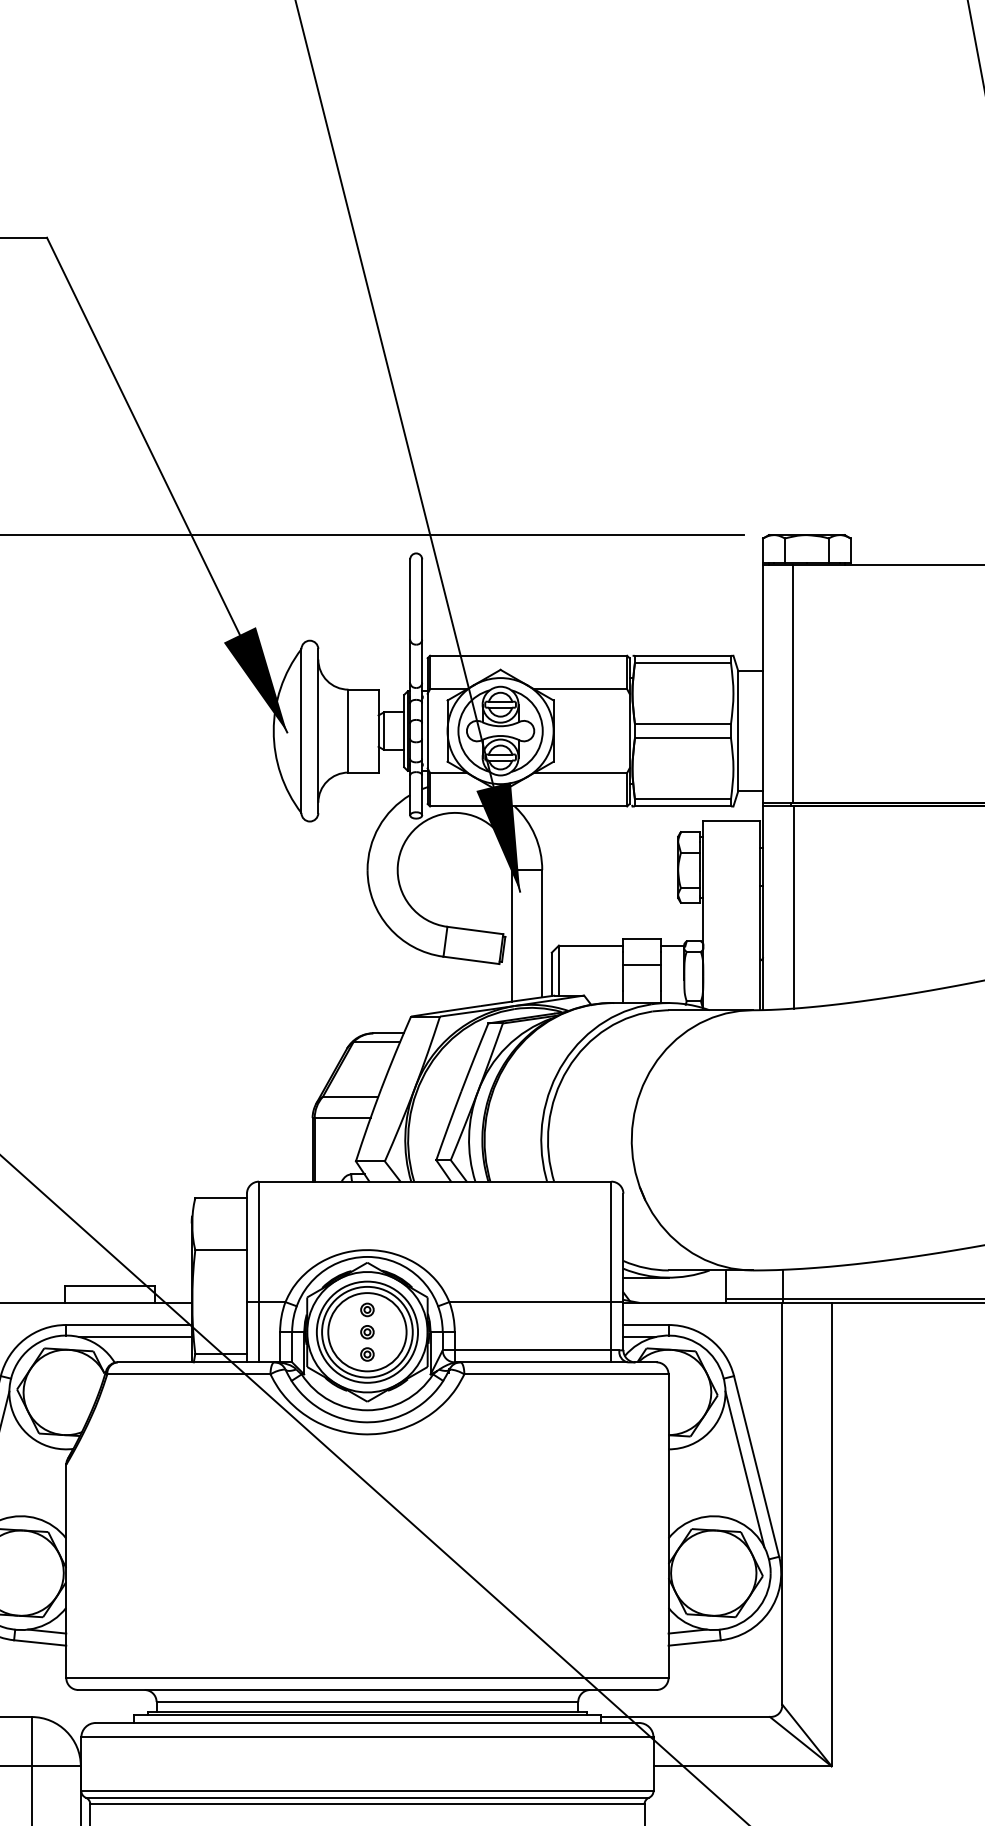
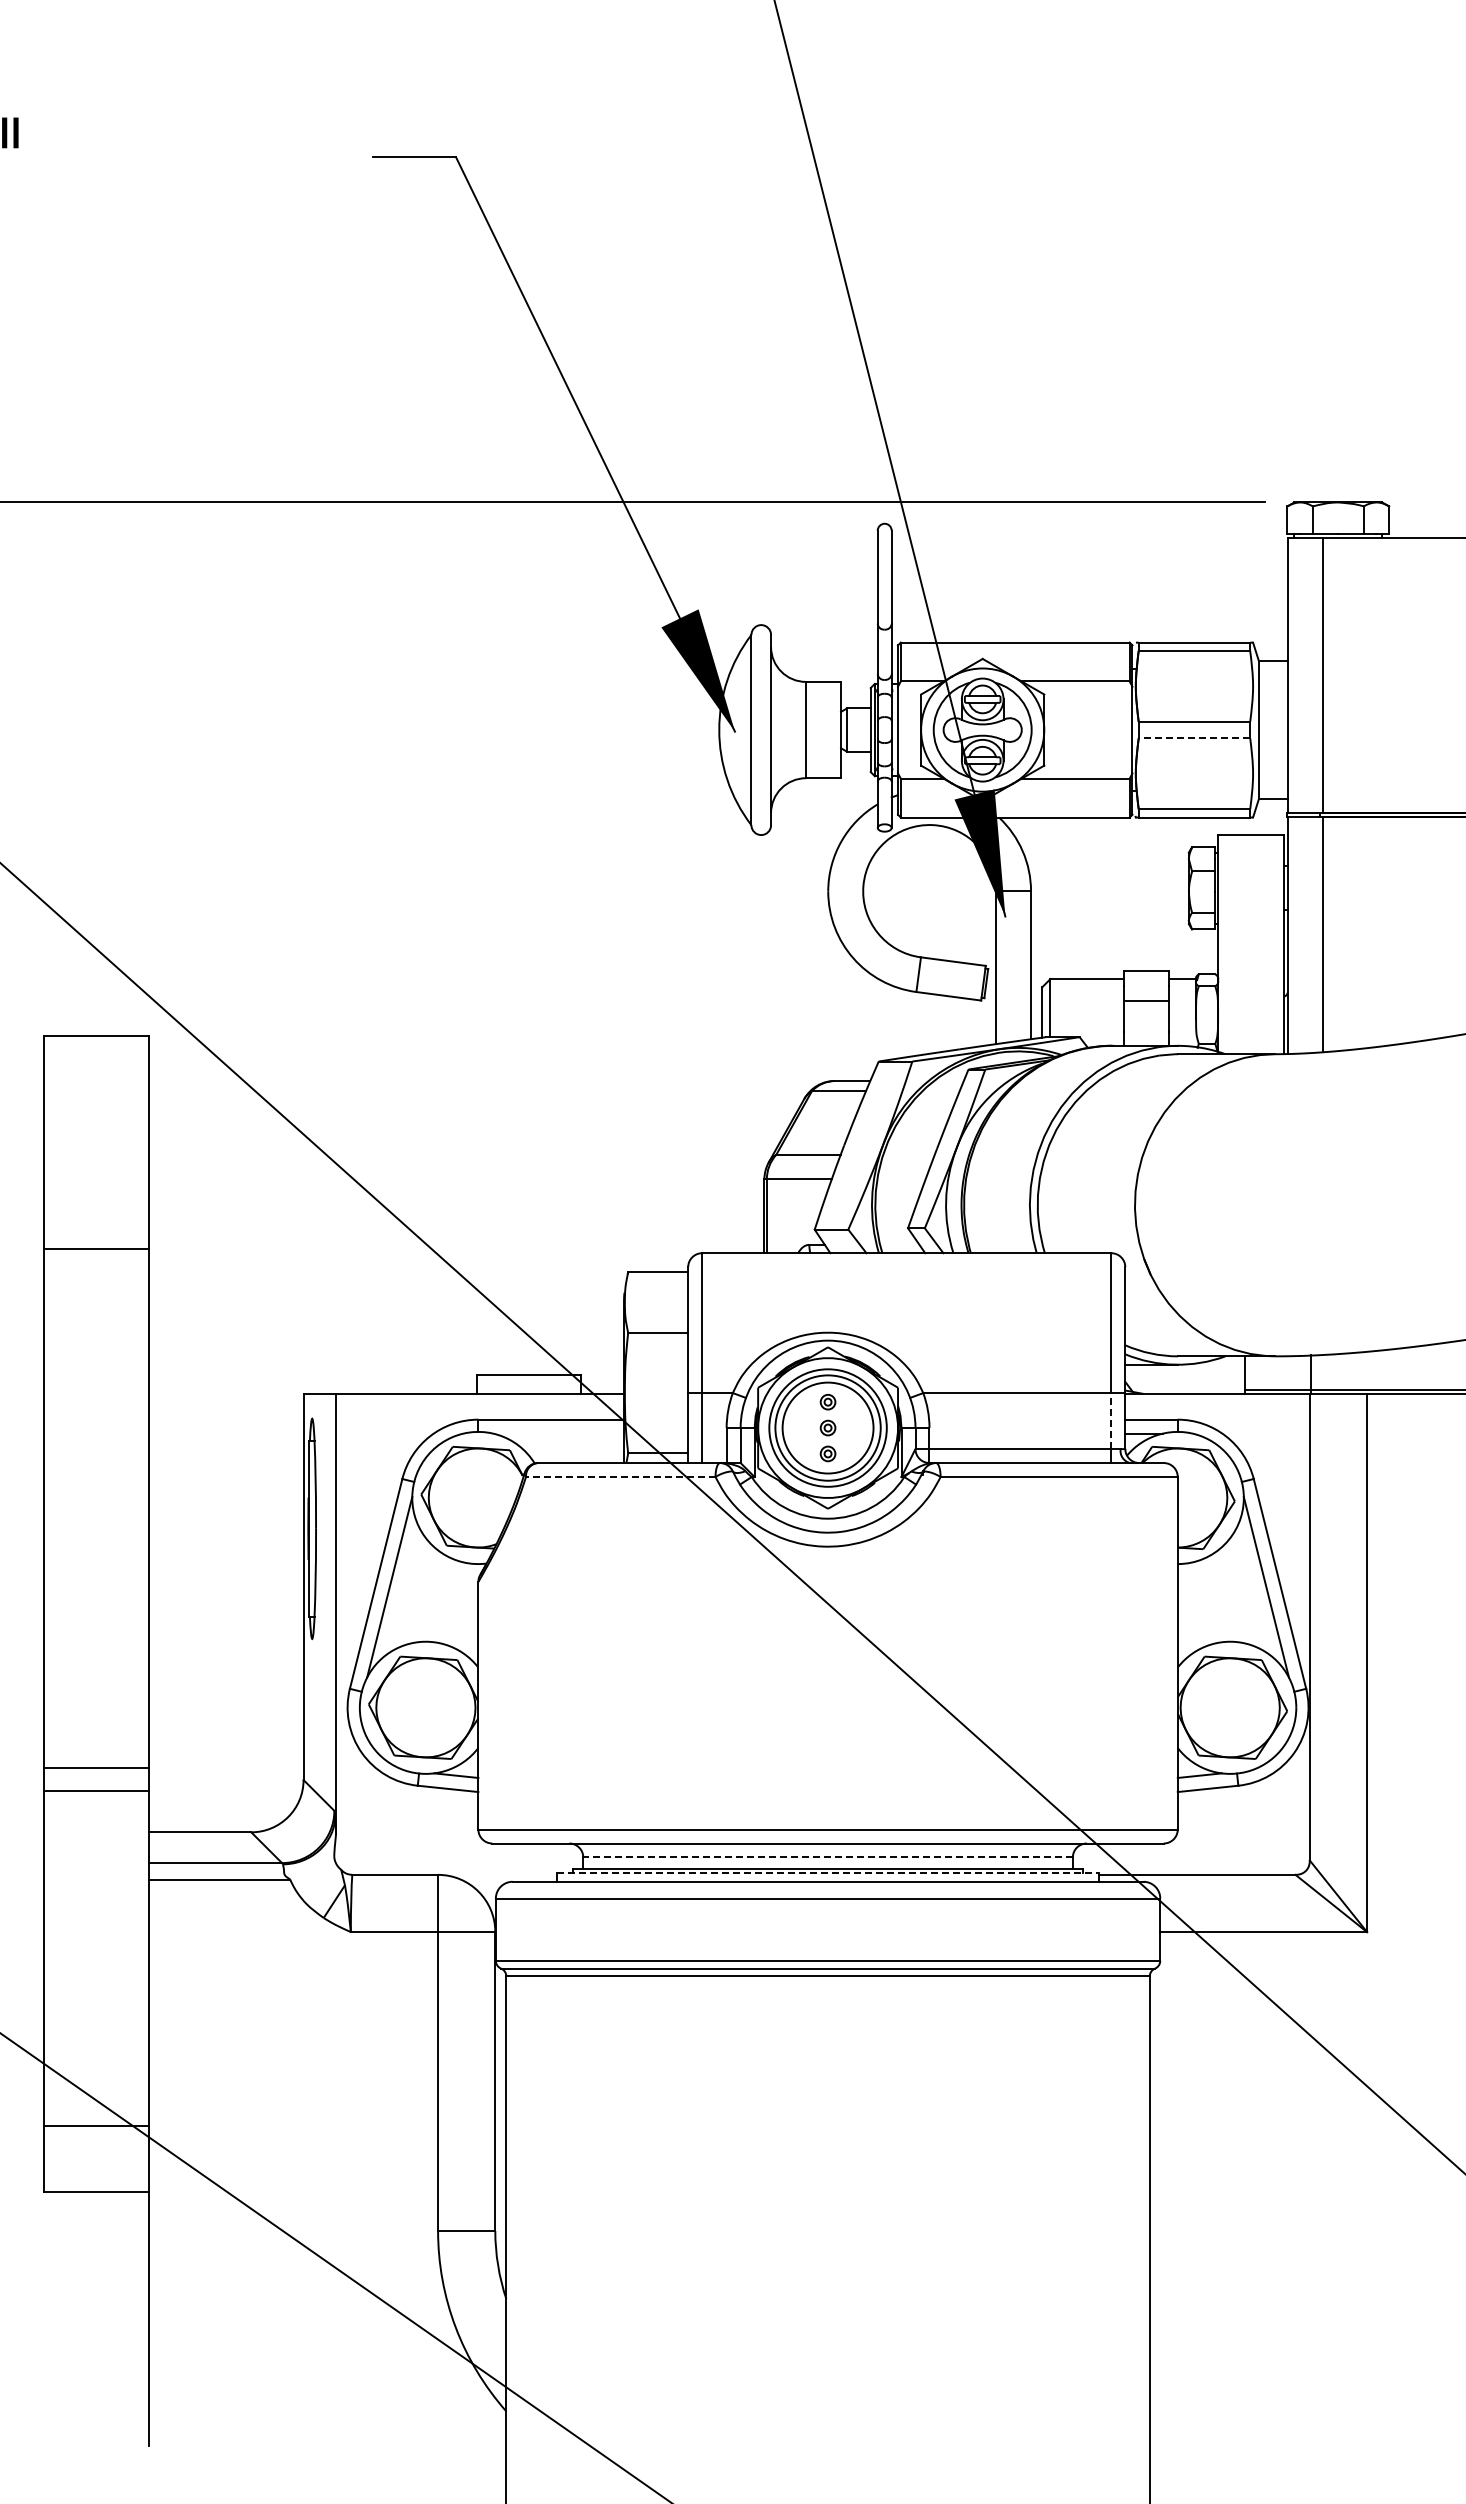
line: (683, 738) -> (1194, 738), solid -> dashed
line: (611, 1326) -> (1111, 1421), solid -> dashed
line: (135, 1336) -> (558, 1433), removed
line: (188, 1374) -> (620, 1477), solid -> dashed
line: (367, 1702) -> (828, 1857), solid -> dashed
line: (367, 1715) -> (828, 1873), solid -> dashed

